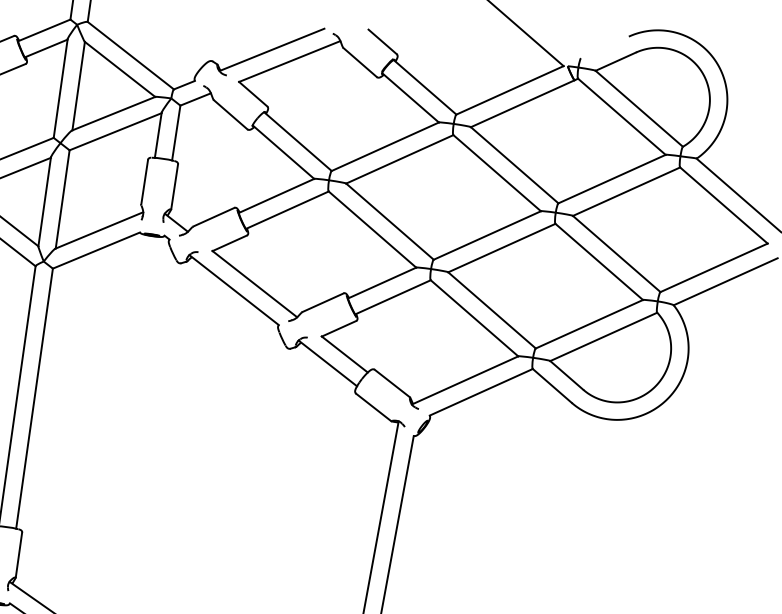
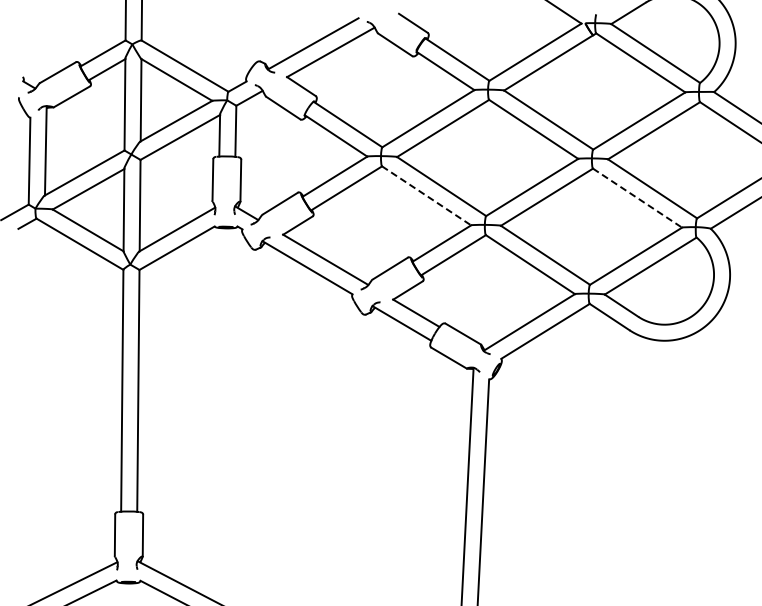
line: (373, 230) -> (427, 196), solid -> dashed
line: (599, 262) -> (637, 198), solid -> dashed

